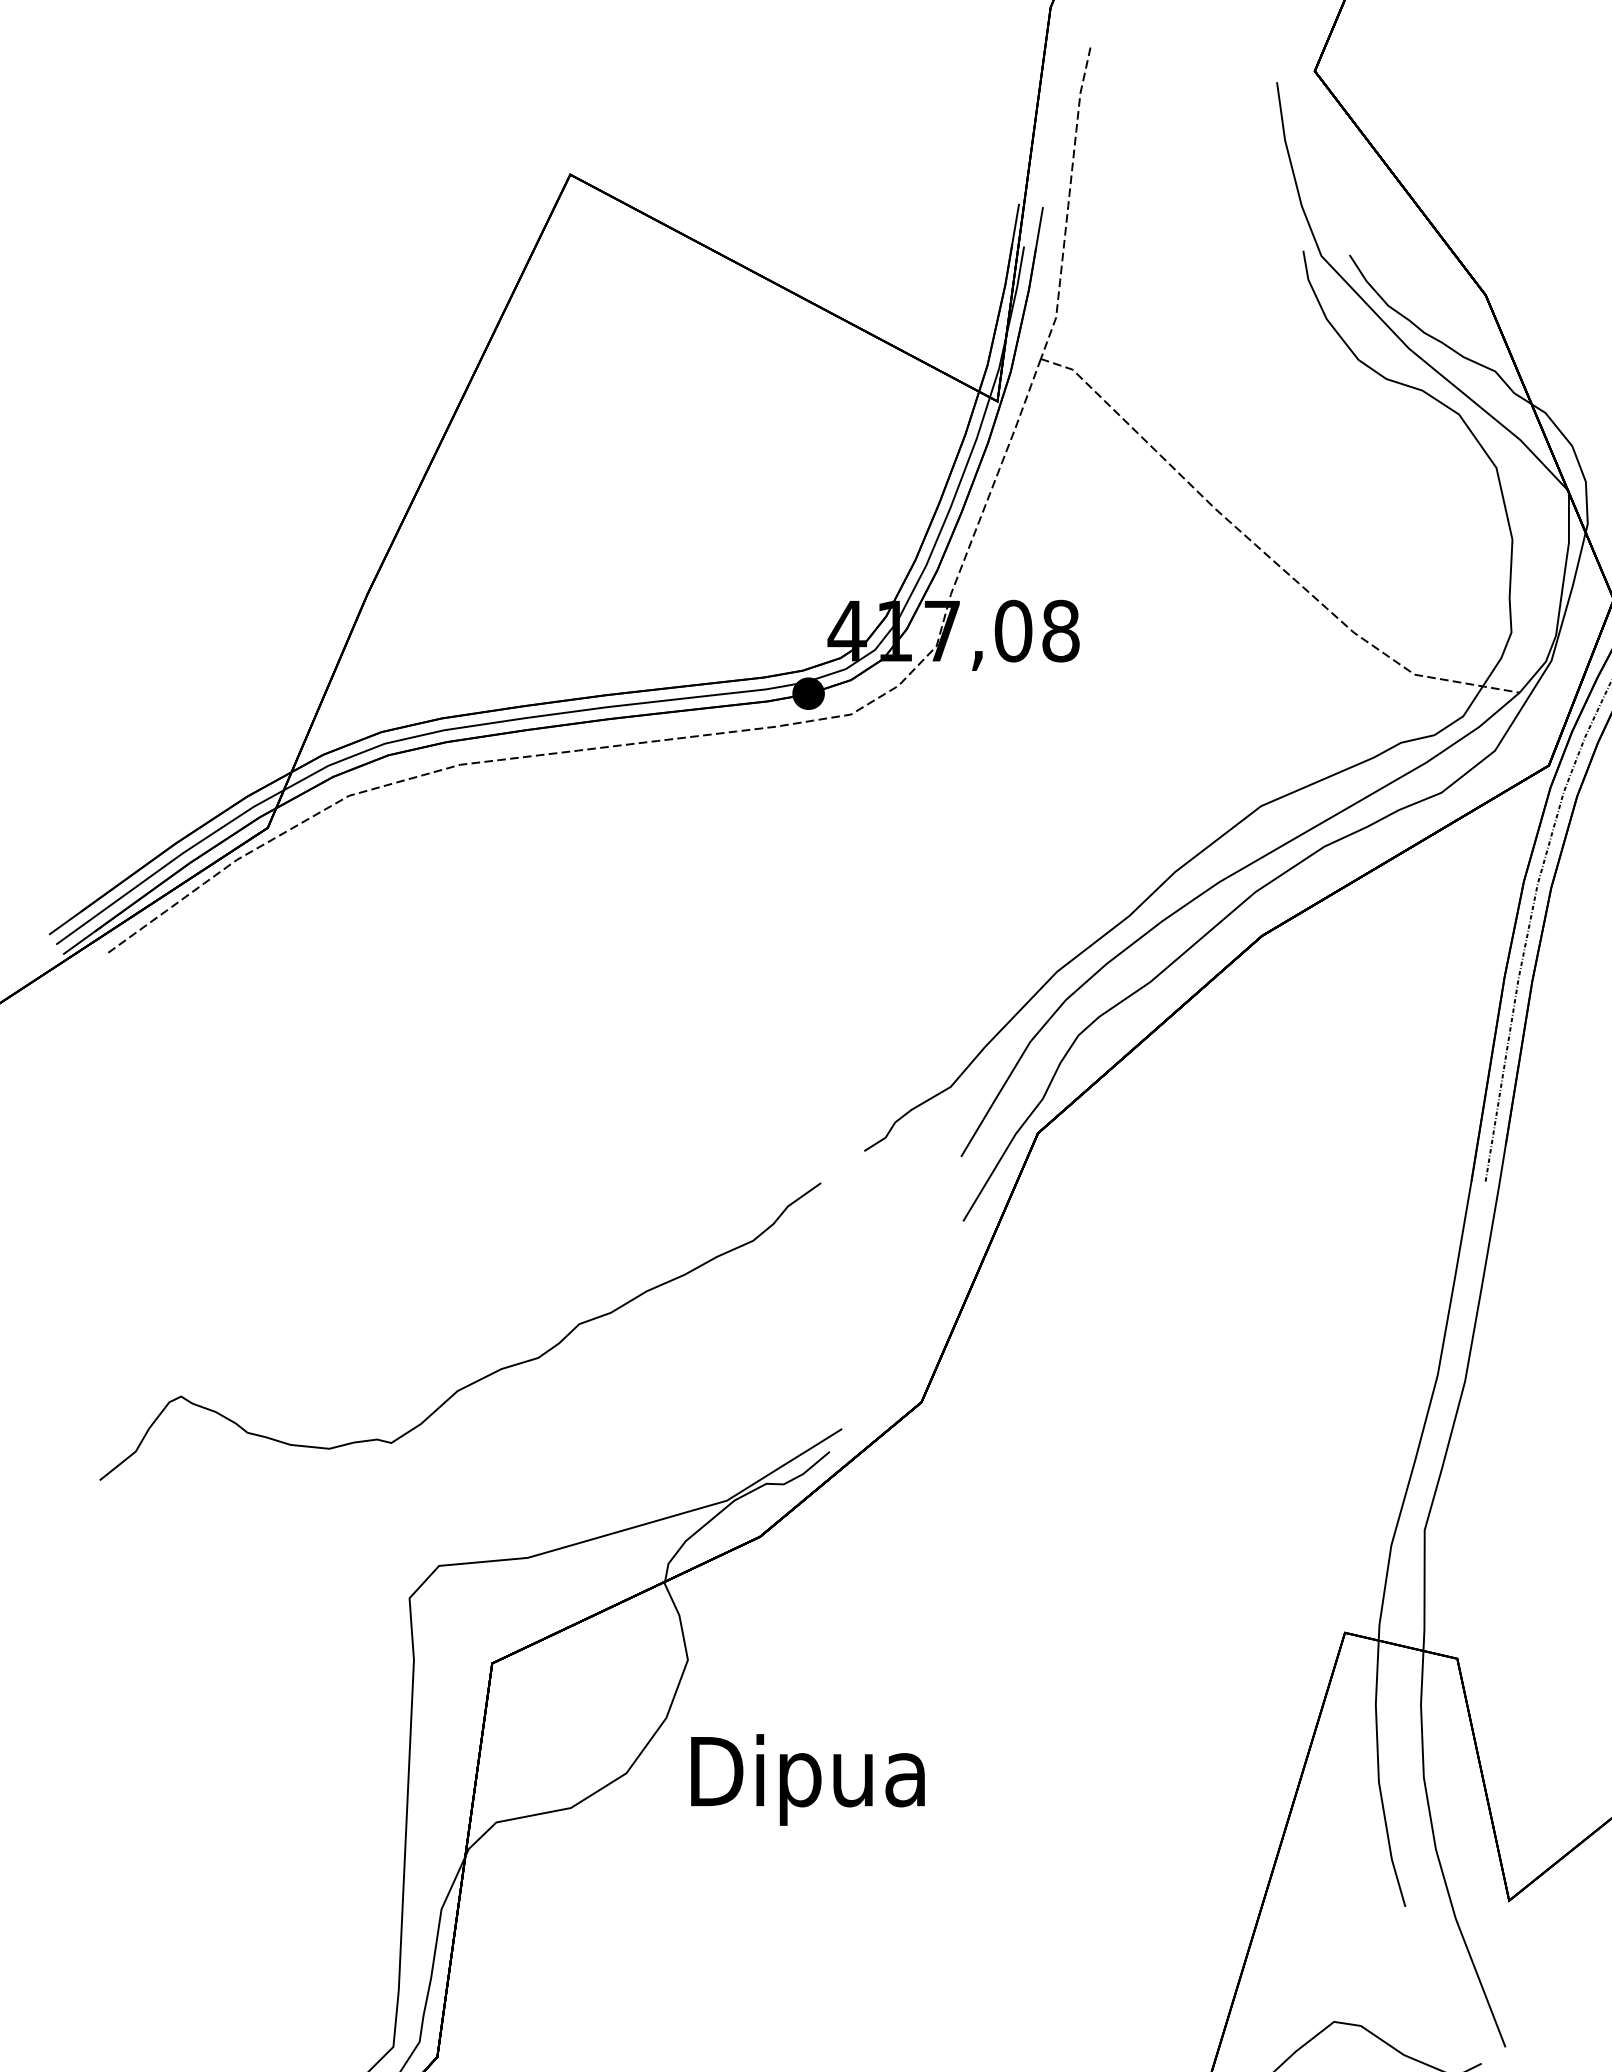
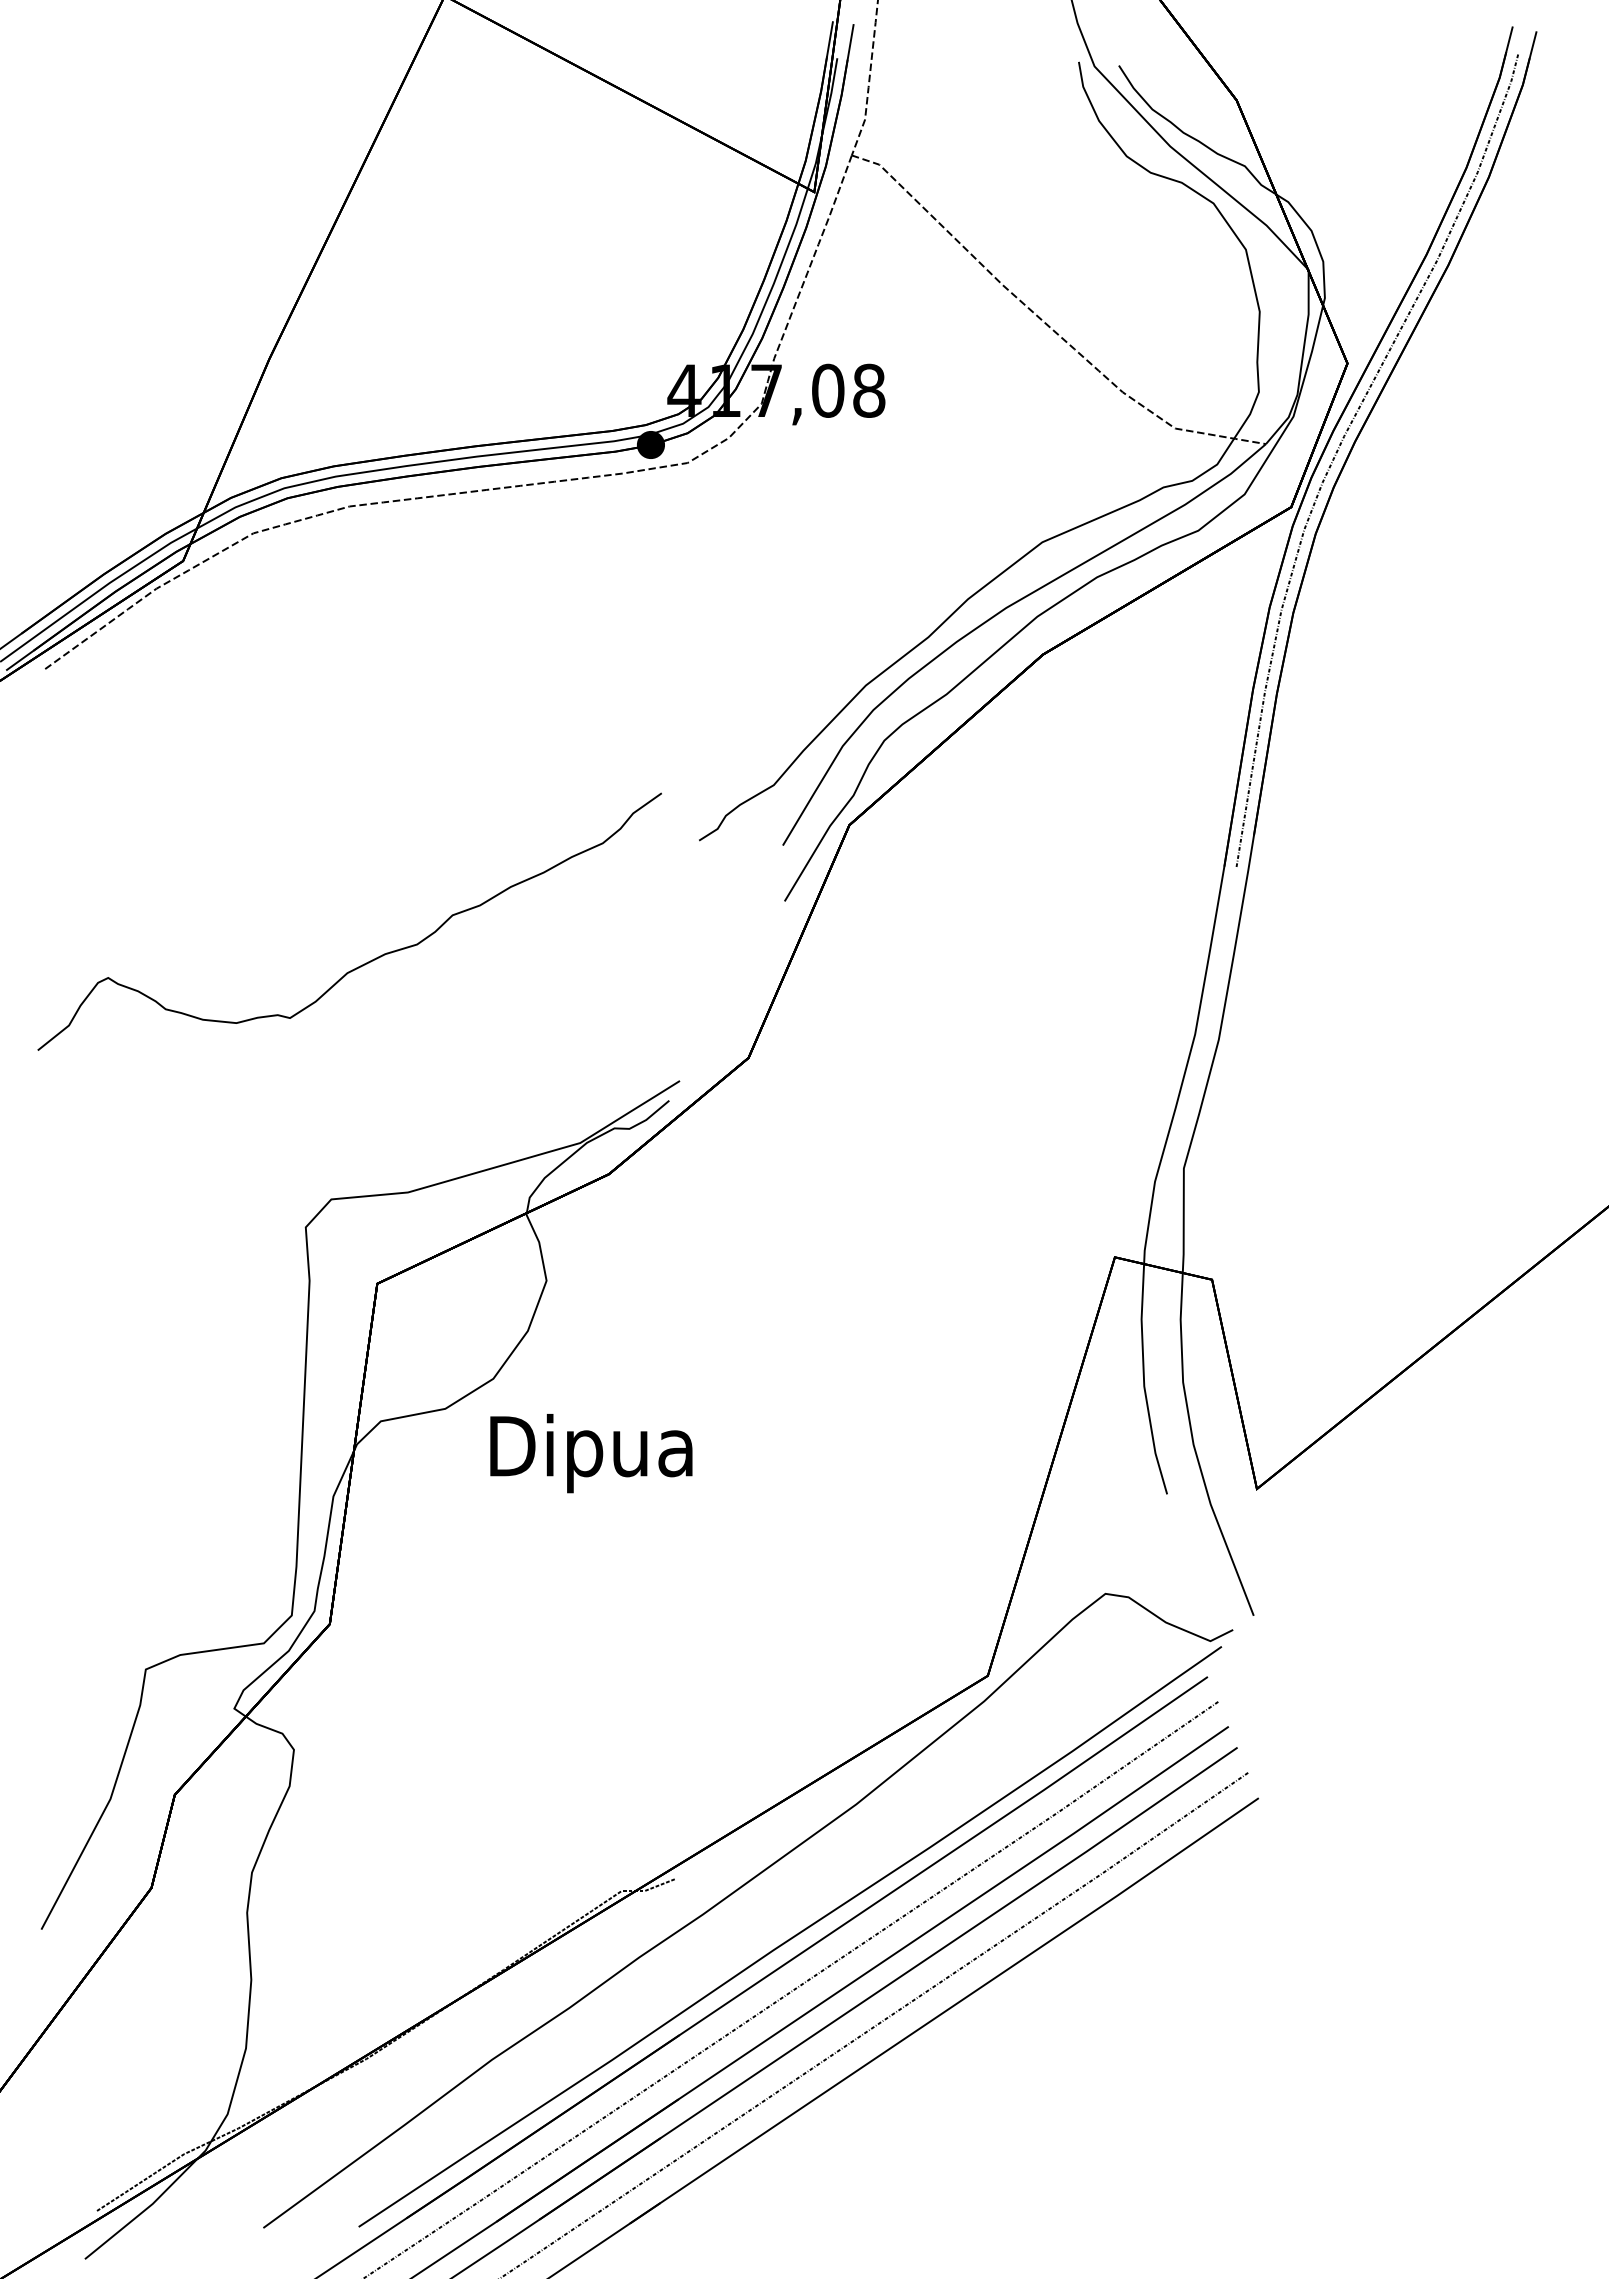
curve: (482, 1377) -> (368, 961), moved
text: (808, 1779) -> (591, 1453), moved

